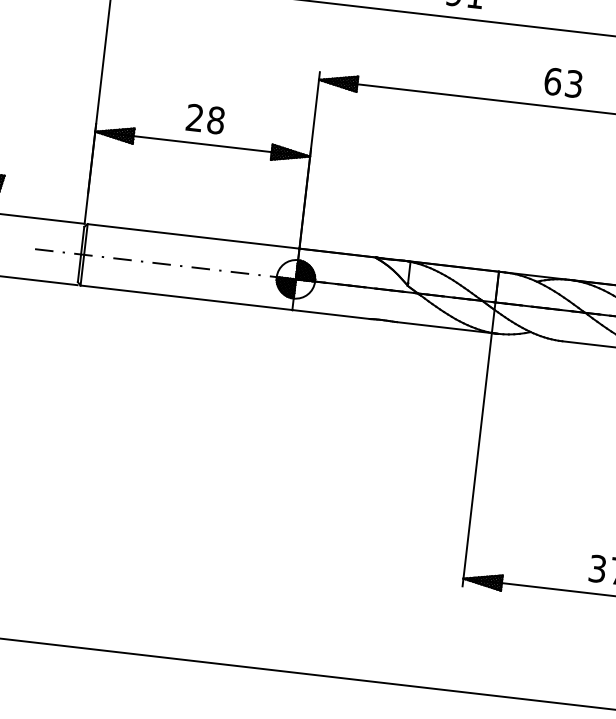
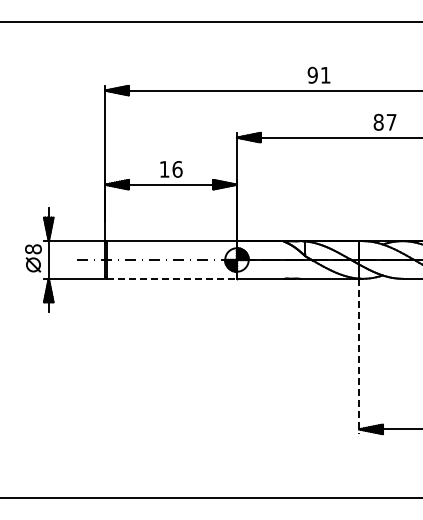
text: (562, 81) -> (384, 121), 63 -> 87
text: (204, 119) -> (170, 169), 28 -> 16
line: (187, 297) -> (172, 278), solid -> dashed
line: (477, 459) -> (359, 356), solid -> dashed

